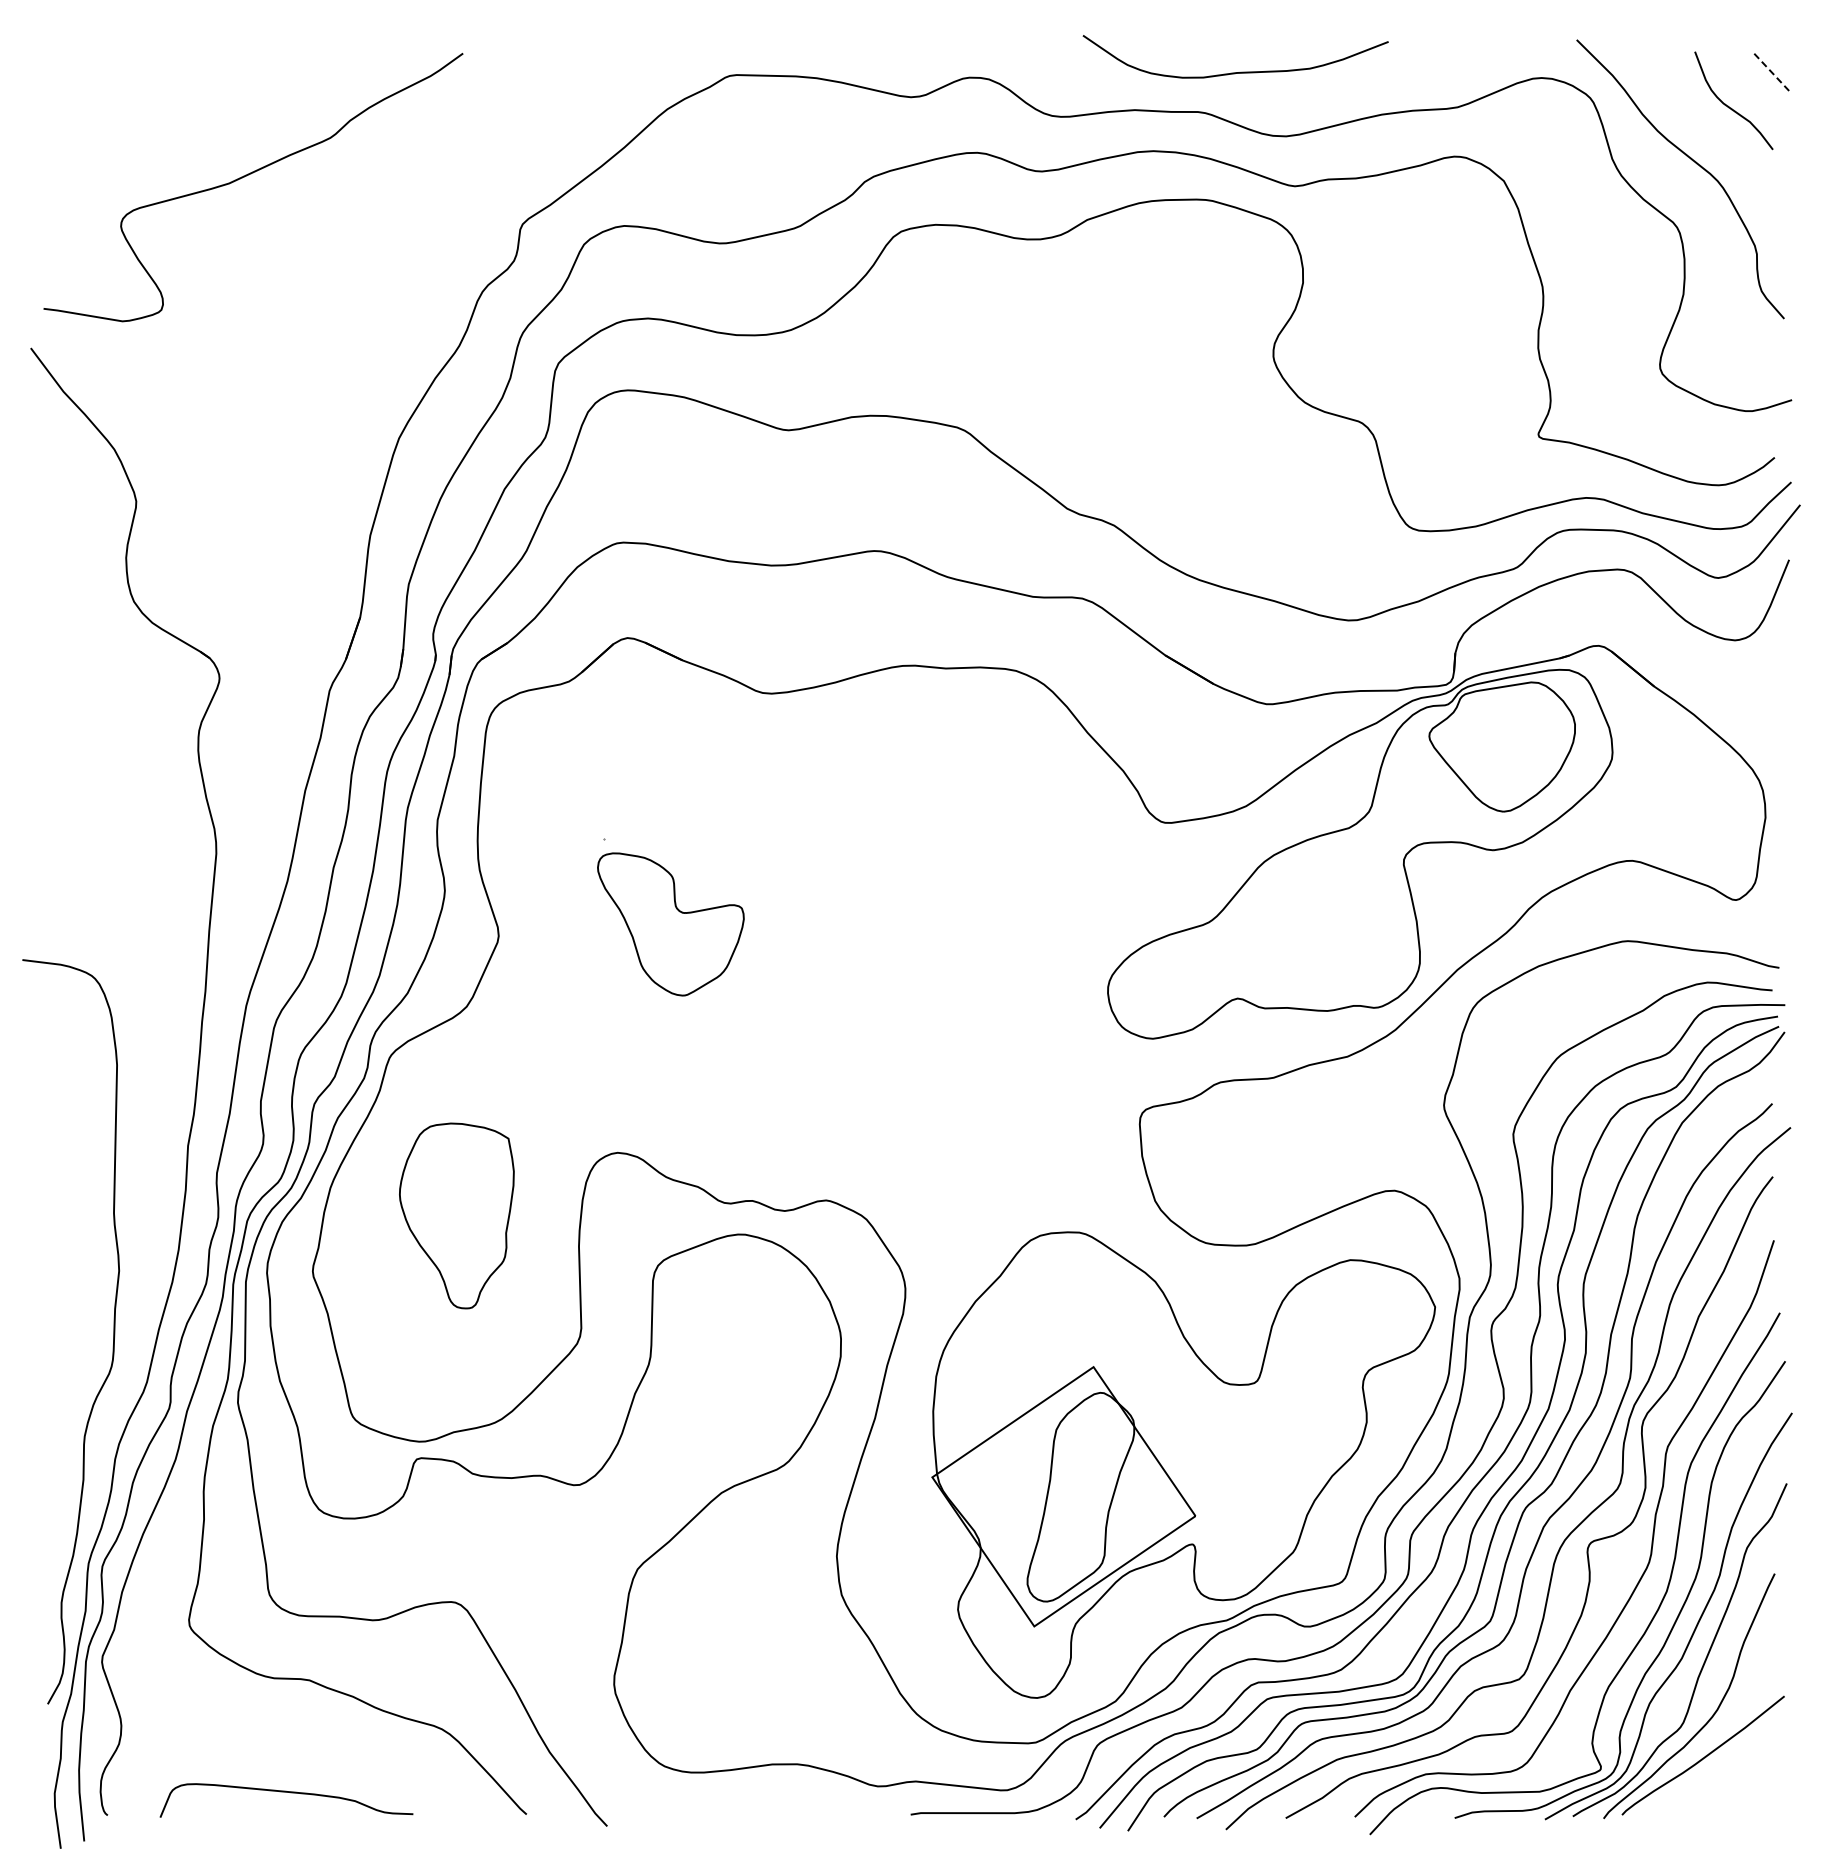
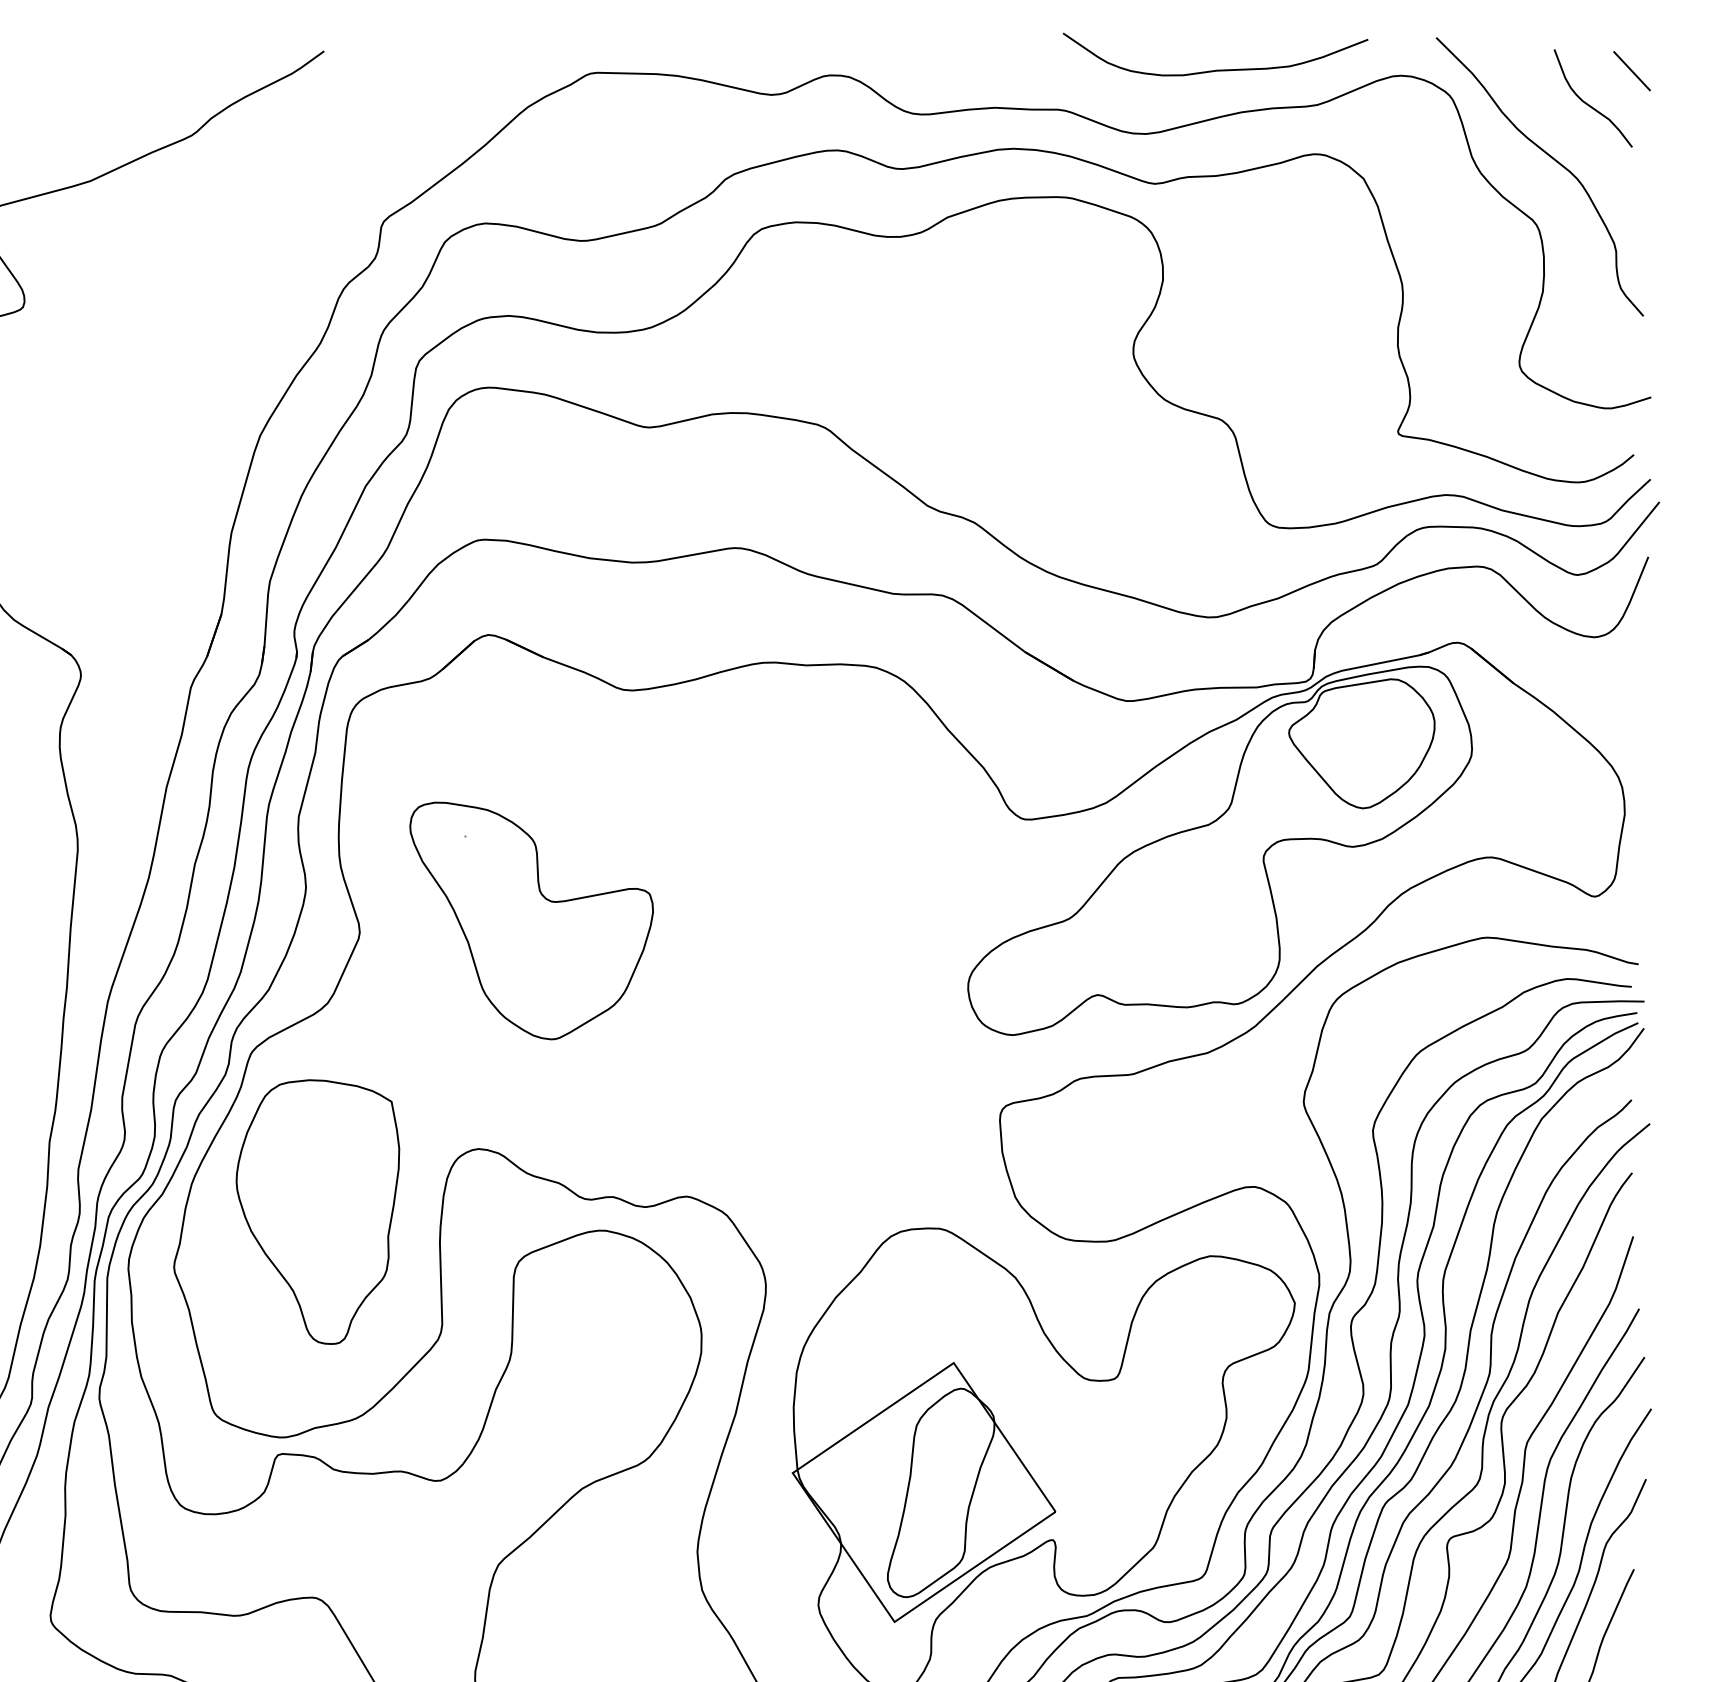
curve: (1240, 71) -> (1220, 69), moved
line: (1773, 73) -> (1632, 71), dashed -> solid
part: (670, 924) -> (531, 921), size x1.67
part: (456, 1215) -> (317, 1211), size x1.43

